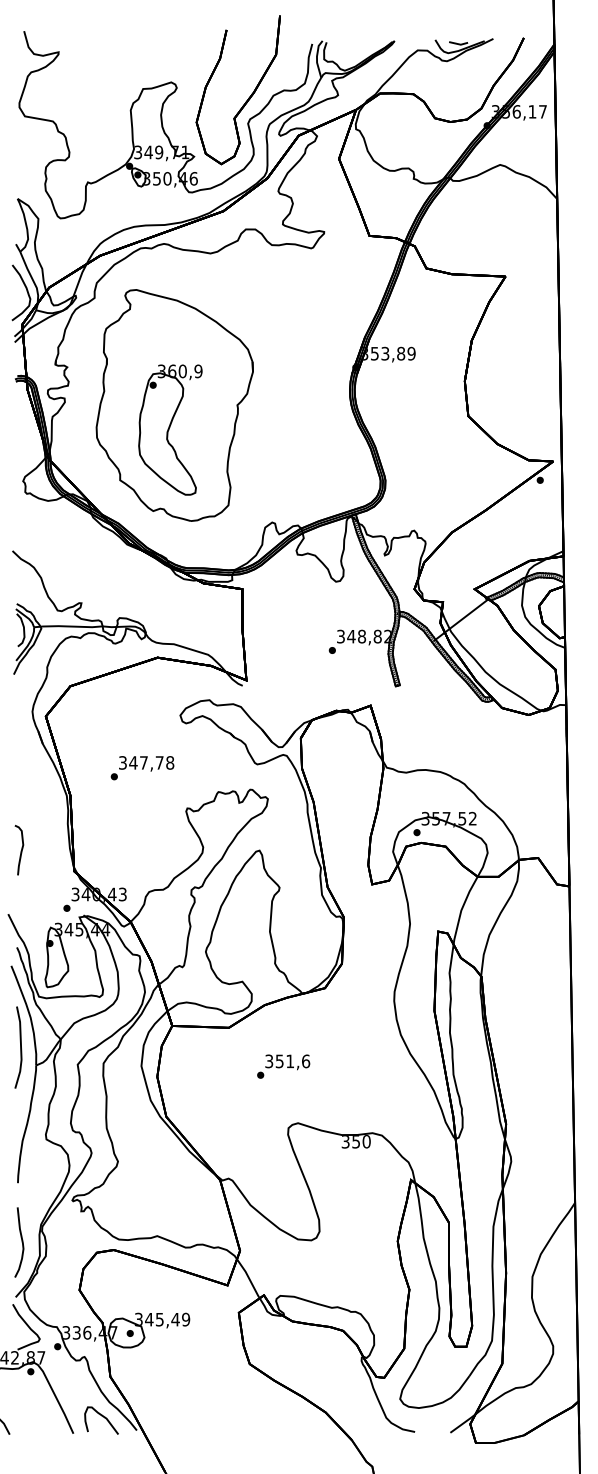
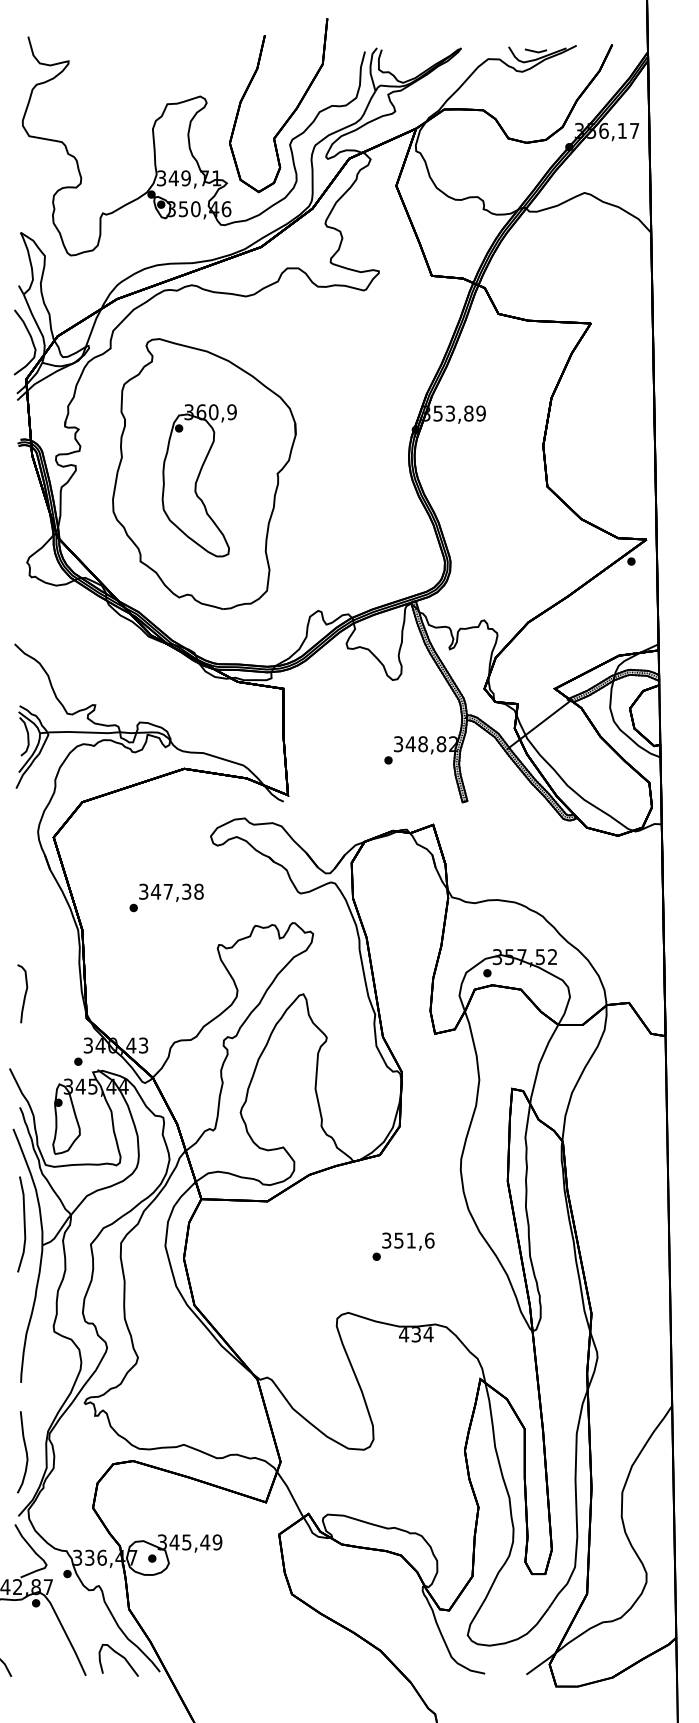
part: (169, 429) -> (198, 480), moved
text: (159, 762) -> (186, 891), 347,78 -> 347,38
text: (283, 1066) -> (403, 1246), moved
text: (356, 1141) -> (416, 1334), 350 -> 434

